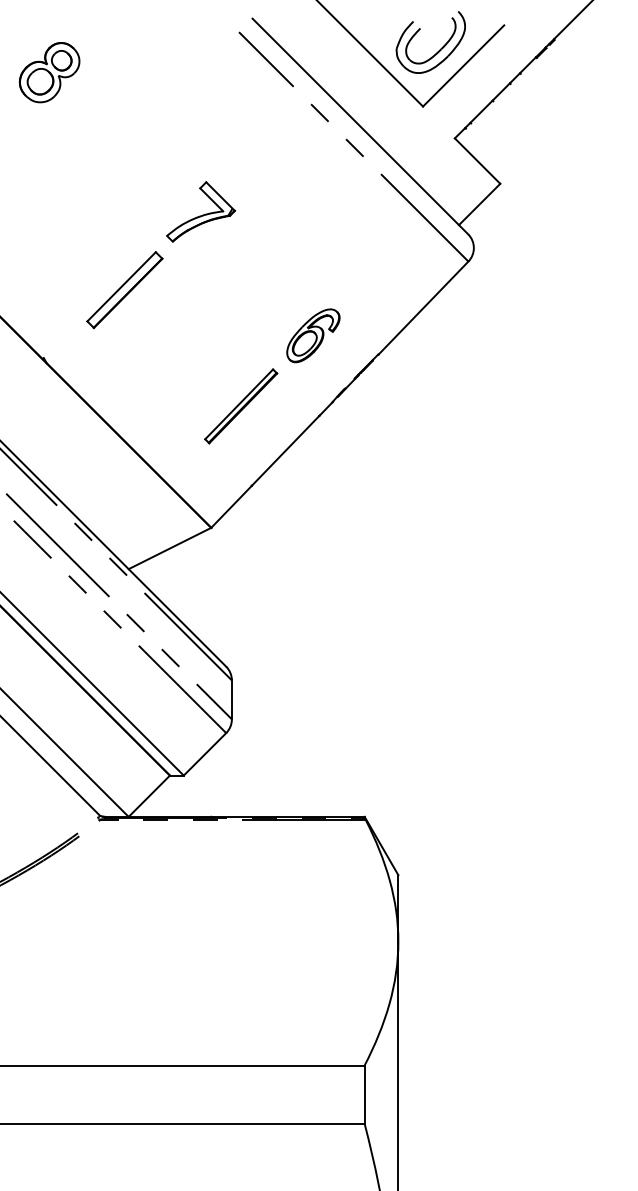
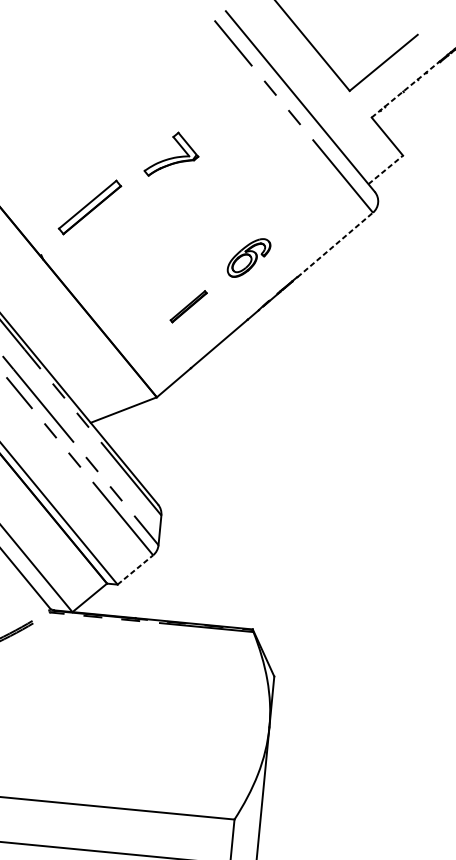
part: (438, 50) -> (365, 49), removed
part: (49, 72) -> (66, 37), removed
line: (495, 97) -> (405, 89), solid -> dashed
line: (480, 204) -> (386, 170), solid -> dashed
part: (124, 290) -> (89, 207), moved
line: (423, 308) -> (335, 245), solid -> dashed
part: (241, 406) -> (188, 306), size x0.6
line: (205, 754) -> (135, 570), solid -> dashed

